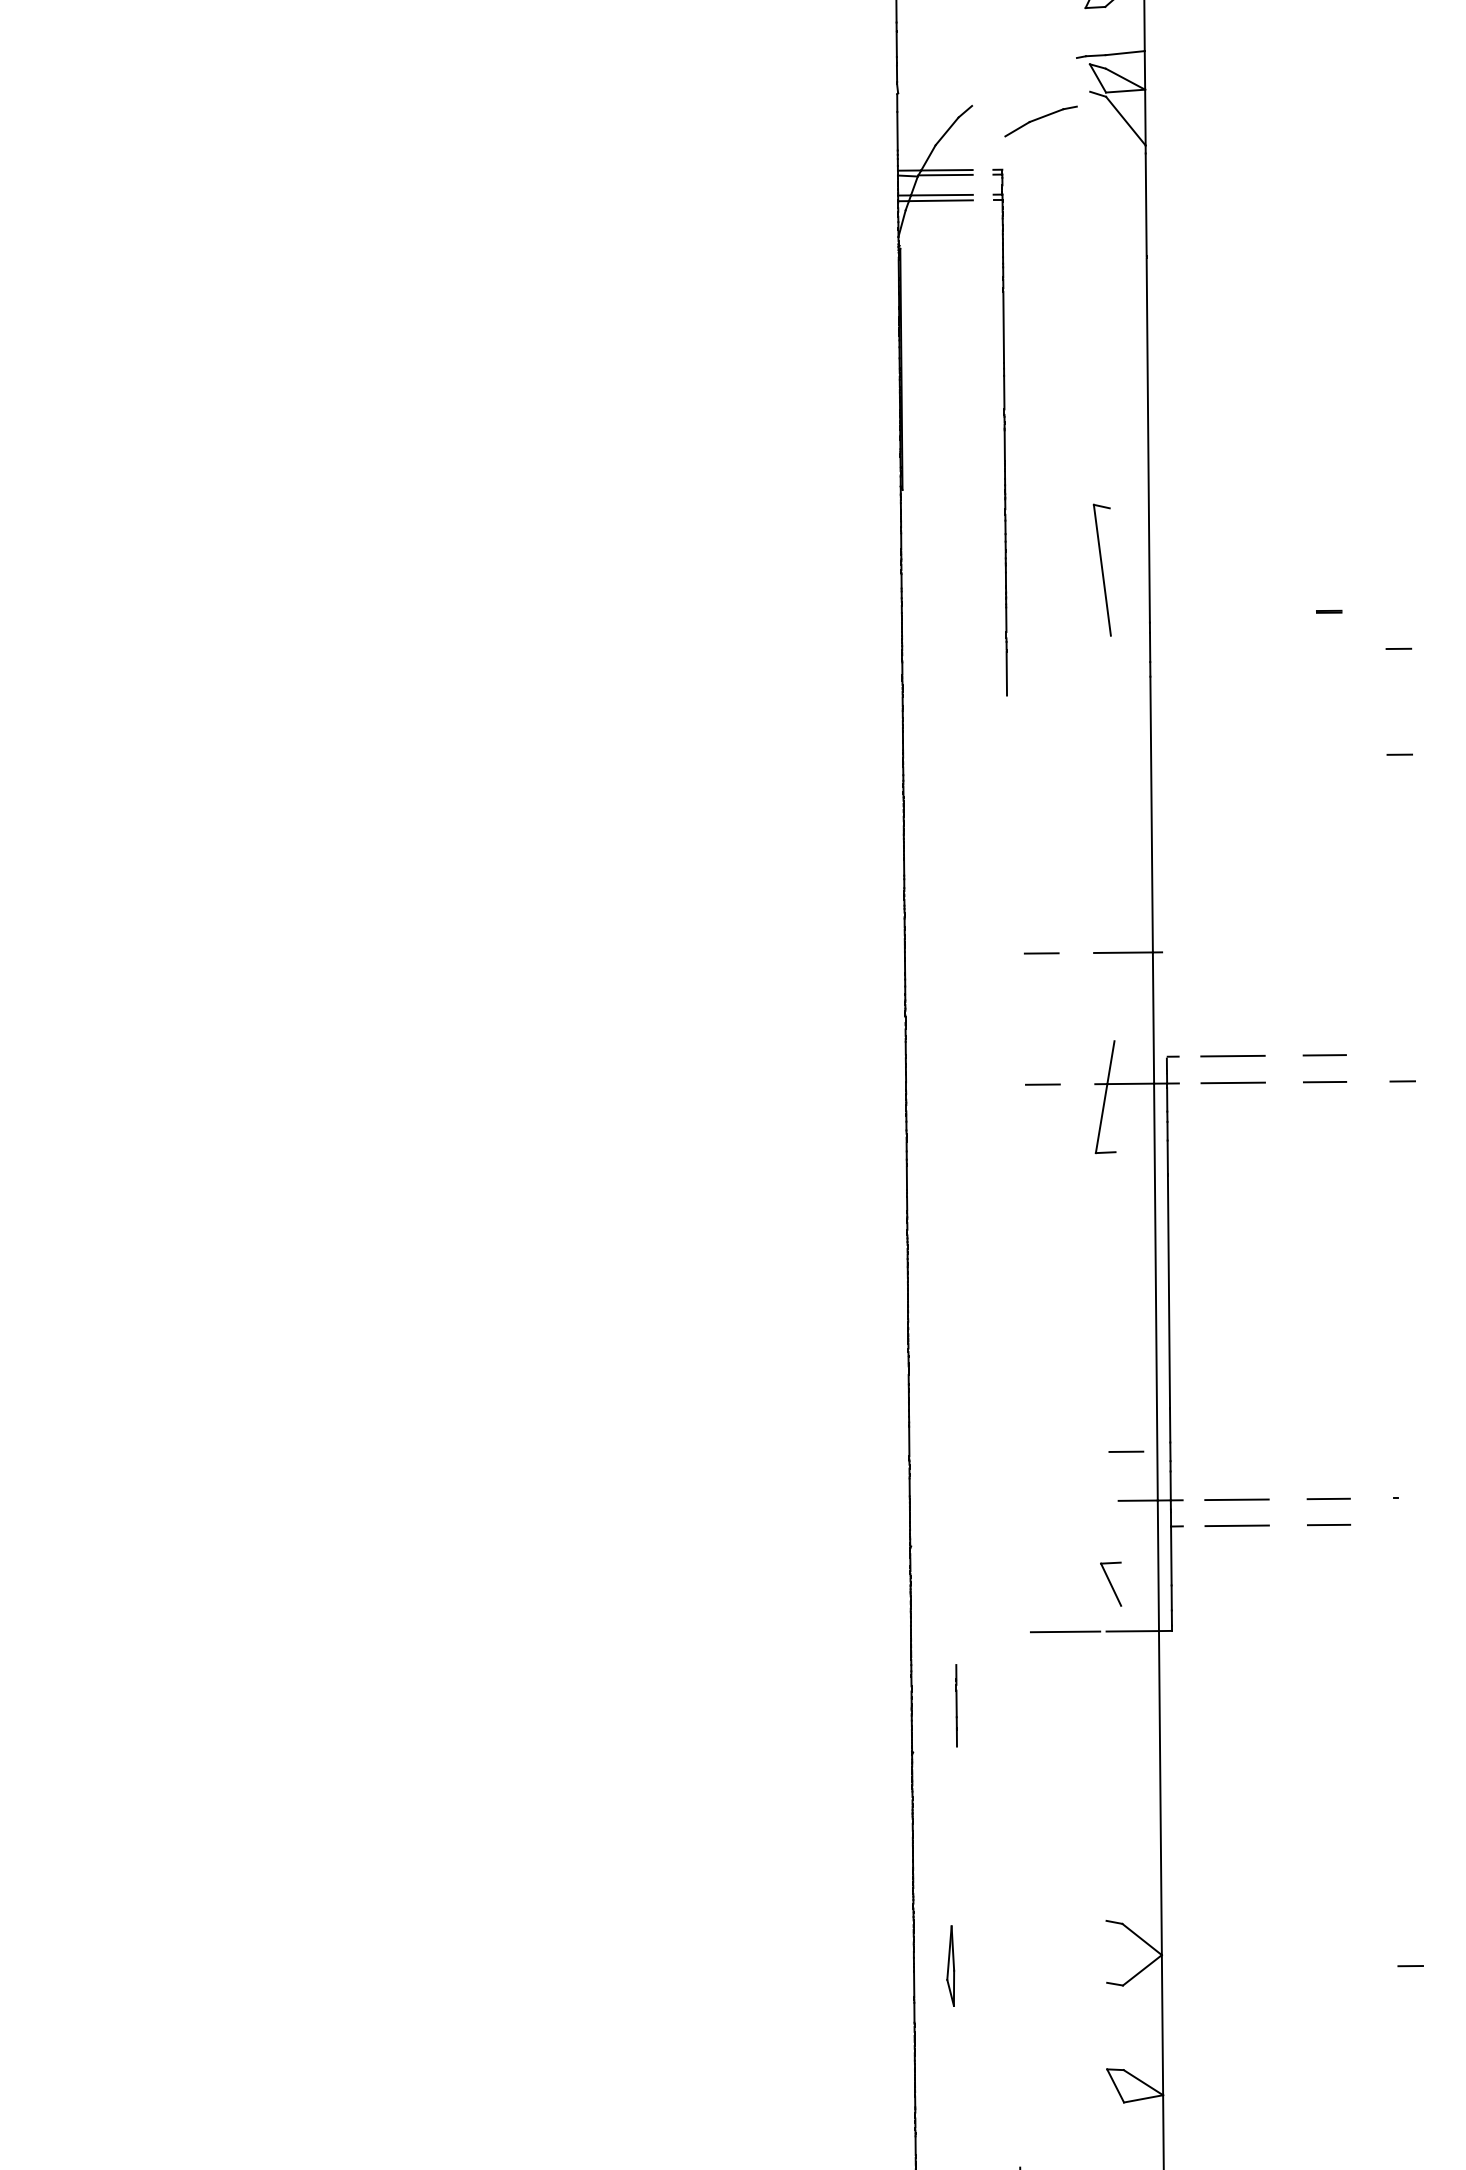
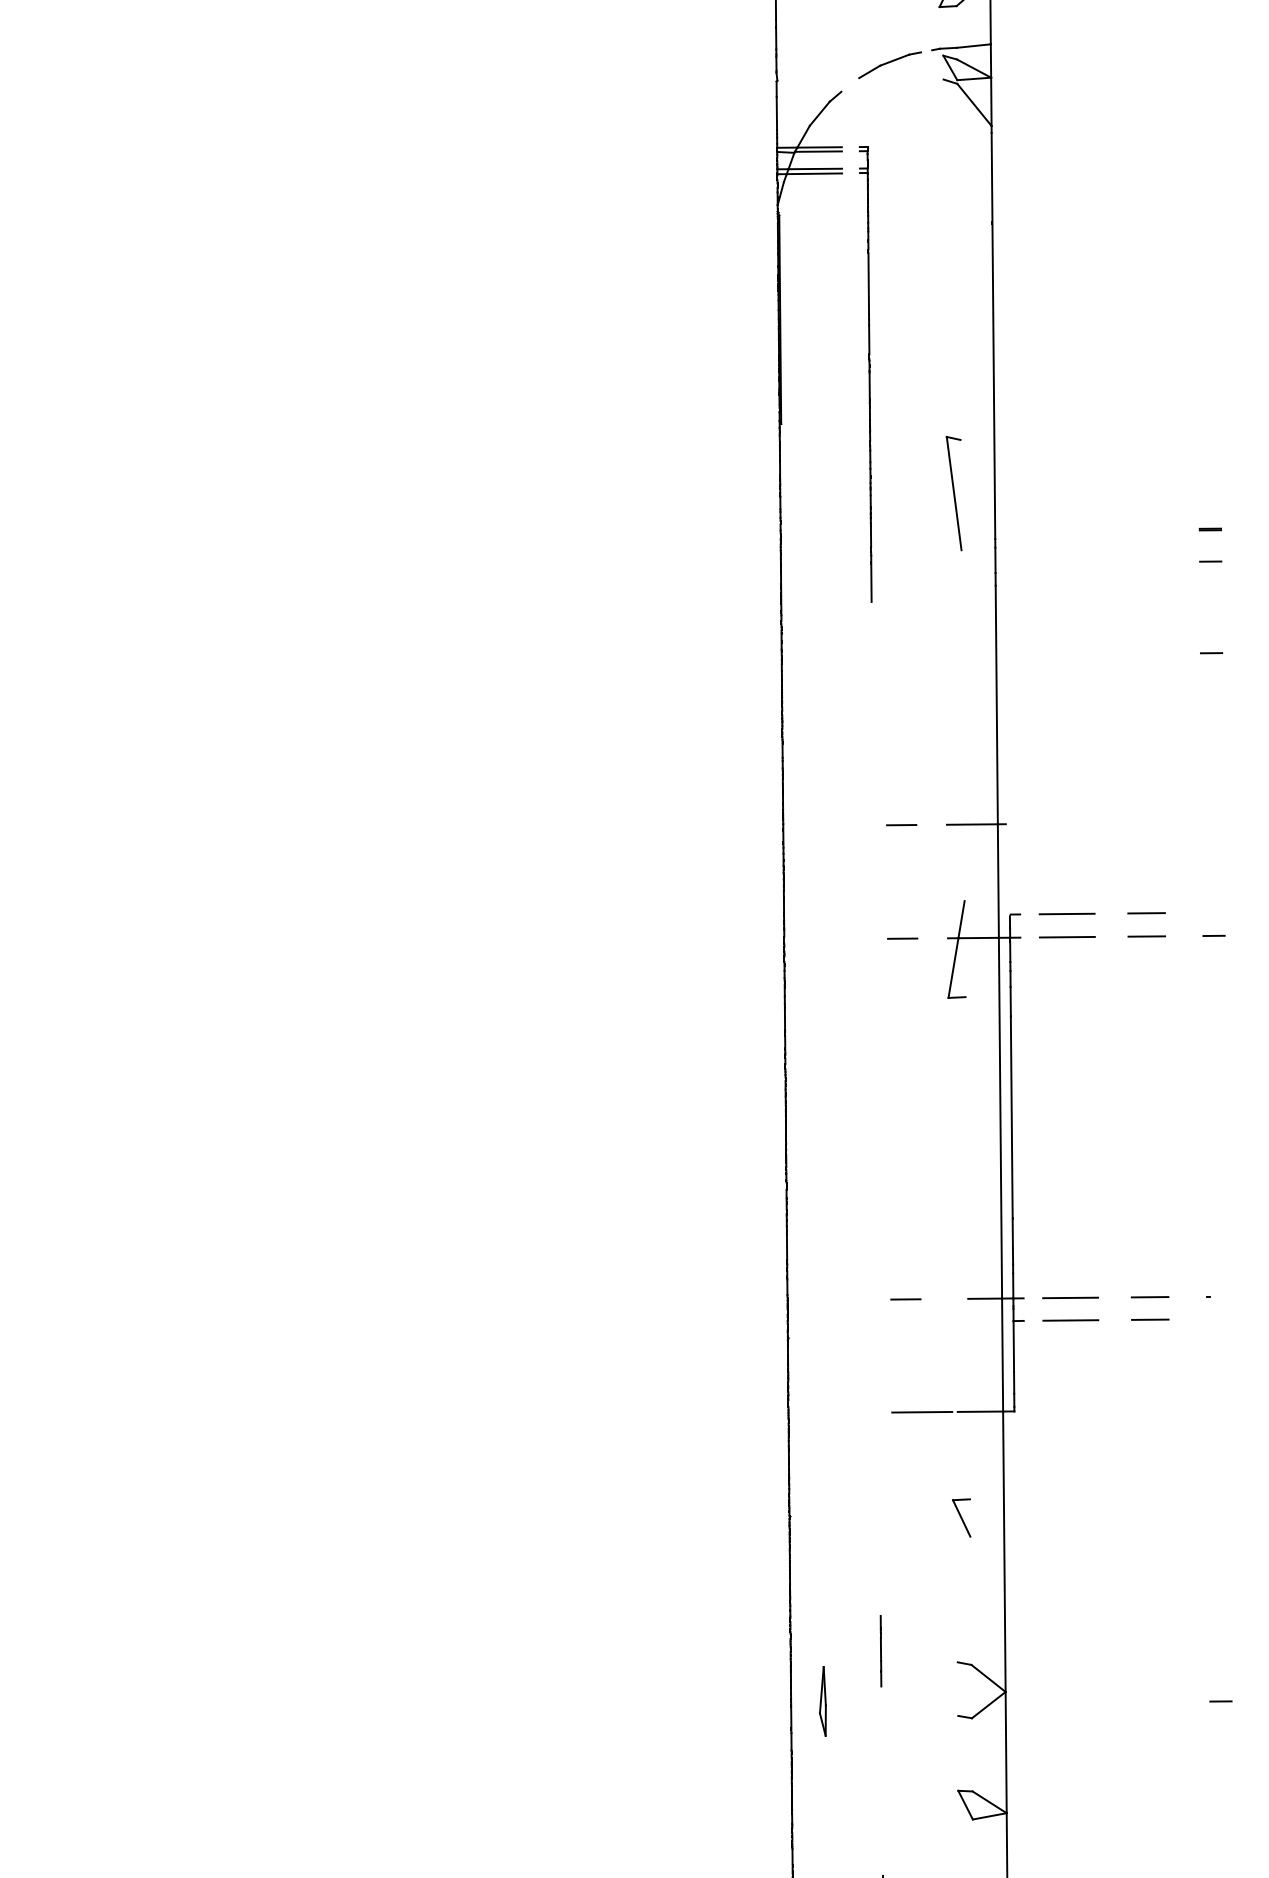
part: (1040, 120) -> (889, 64), moved
line: (1328, 611) -> (1209, 529), moved
line: (1125, 1451) -> (905, 1299), moved
part: (1110, 1583) -> (961, 1517), moved
line: (956, 1706) -> (880, 1651), moved

